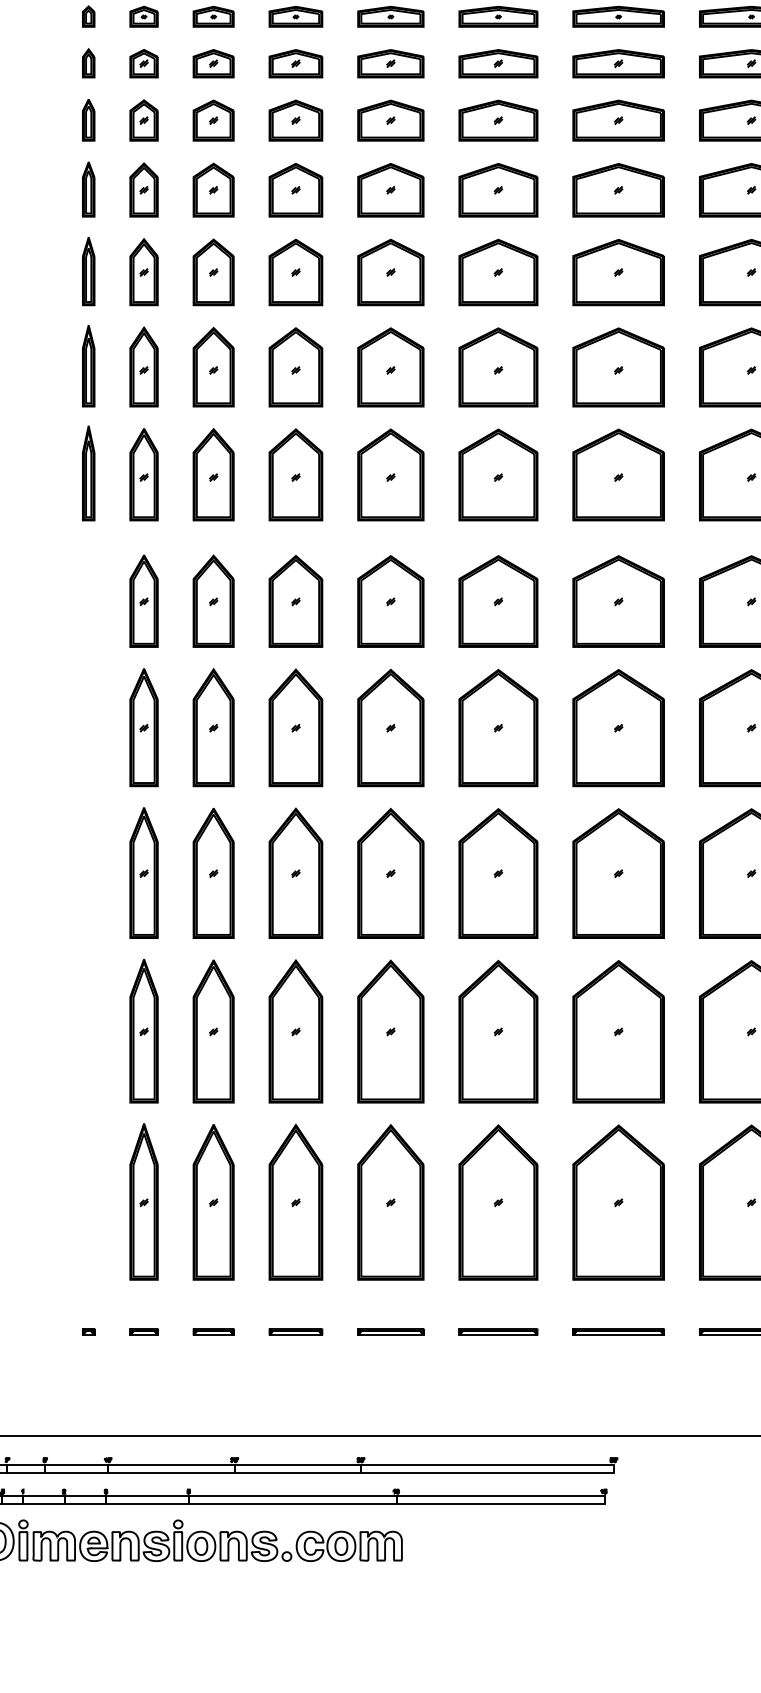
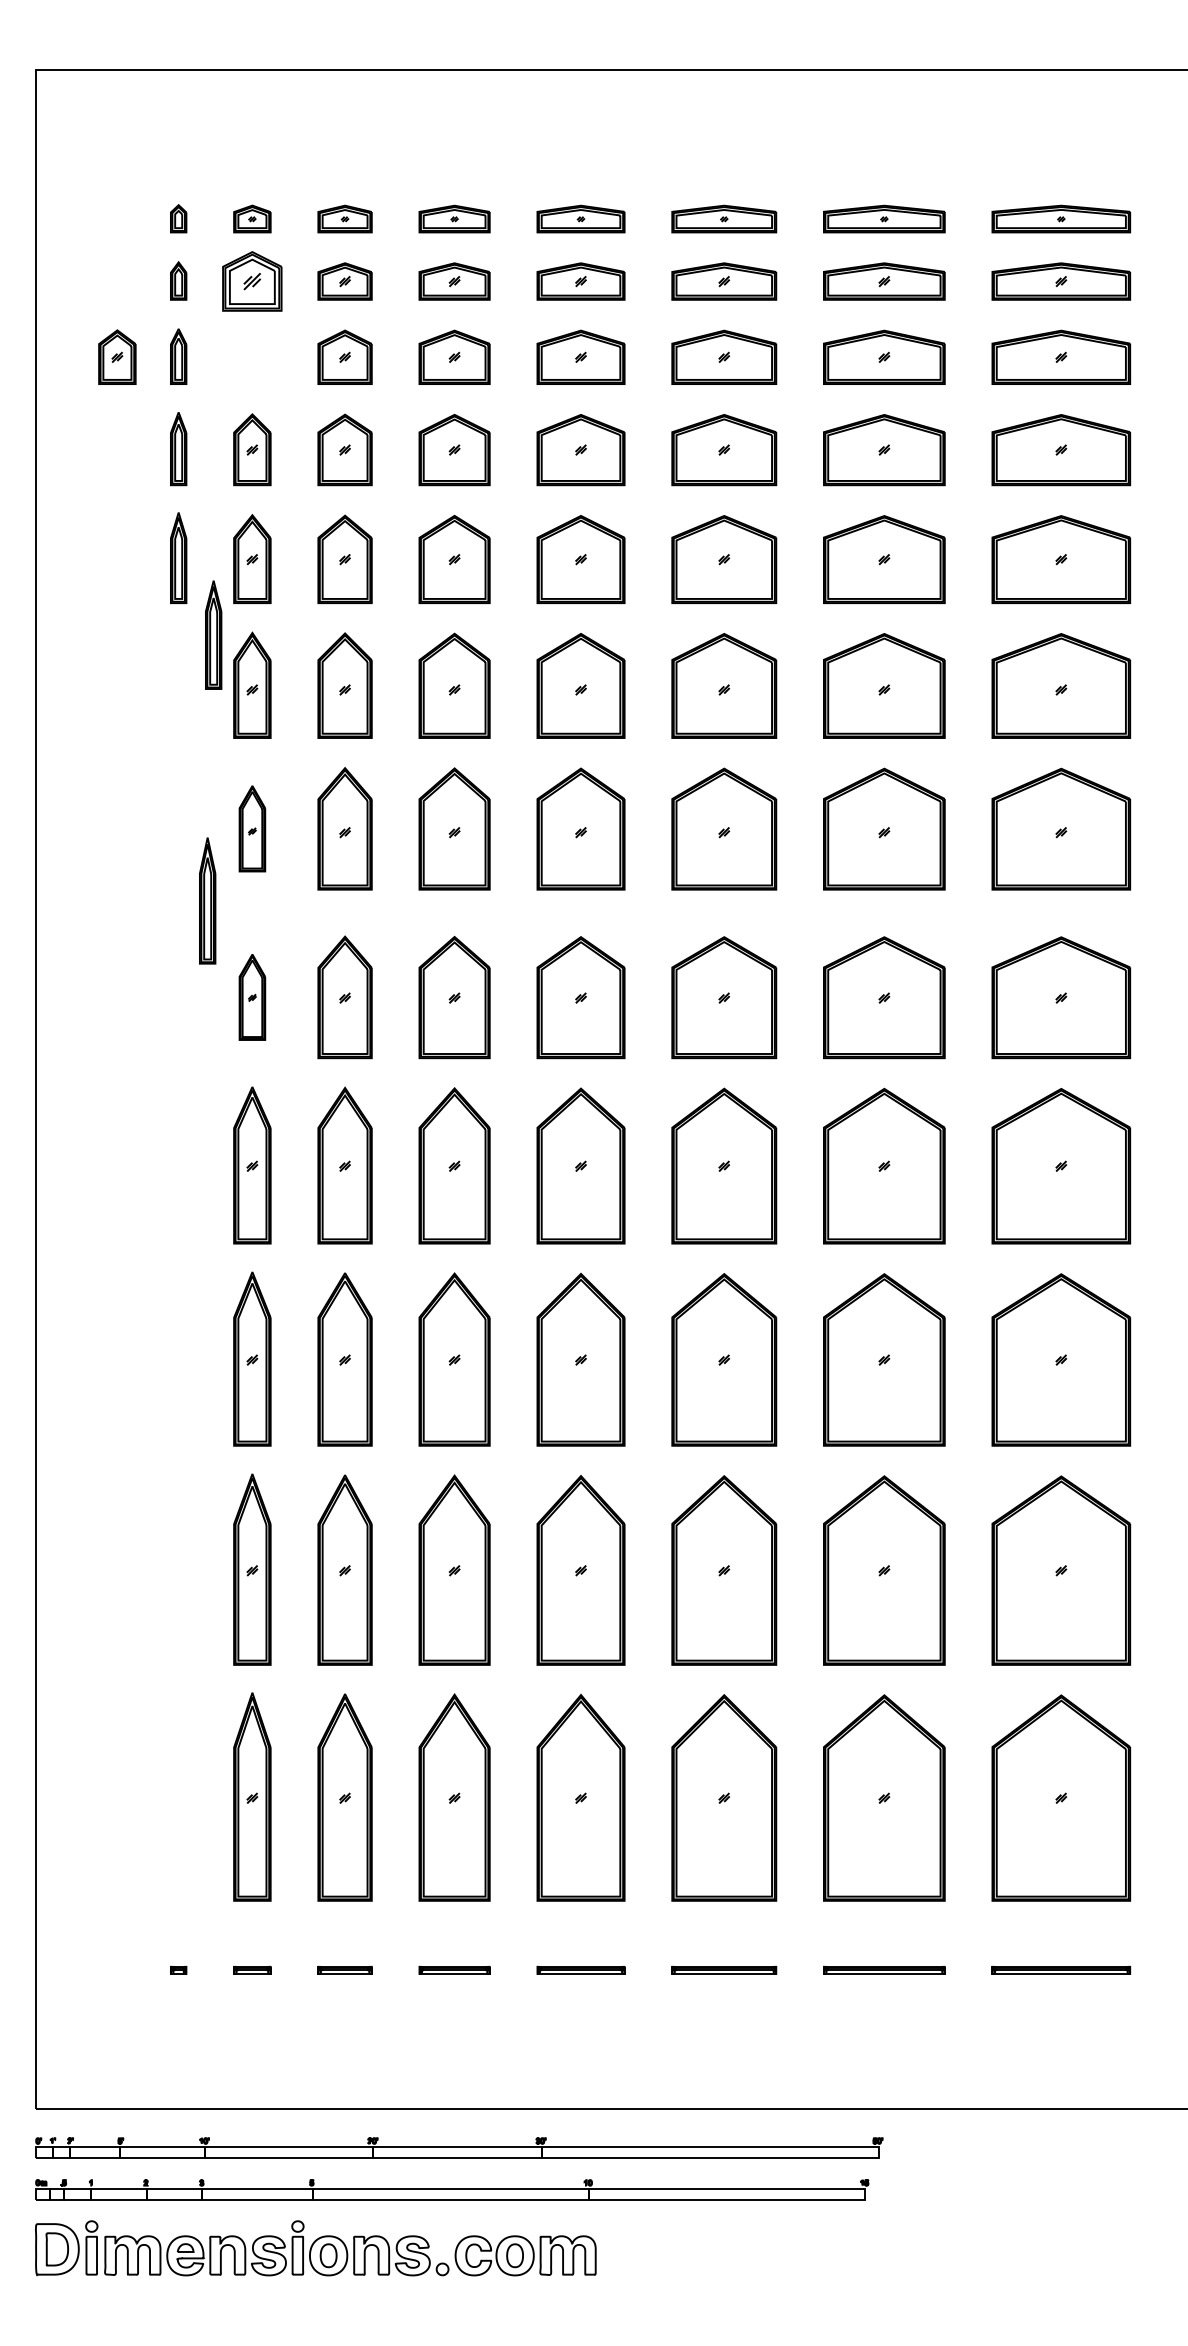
part: (144, 63) -> (252, 281), size x1.6
part: (144, 120) -> (117, 356), moved
part: (88, 365) -> (213, 634), moved
part: (88, 472) -> (207, 900), moved
part: (144, 474) -> (252, 828), size x0.7
part: (144, 601) -> (252, 997), size x0.7

